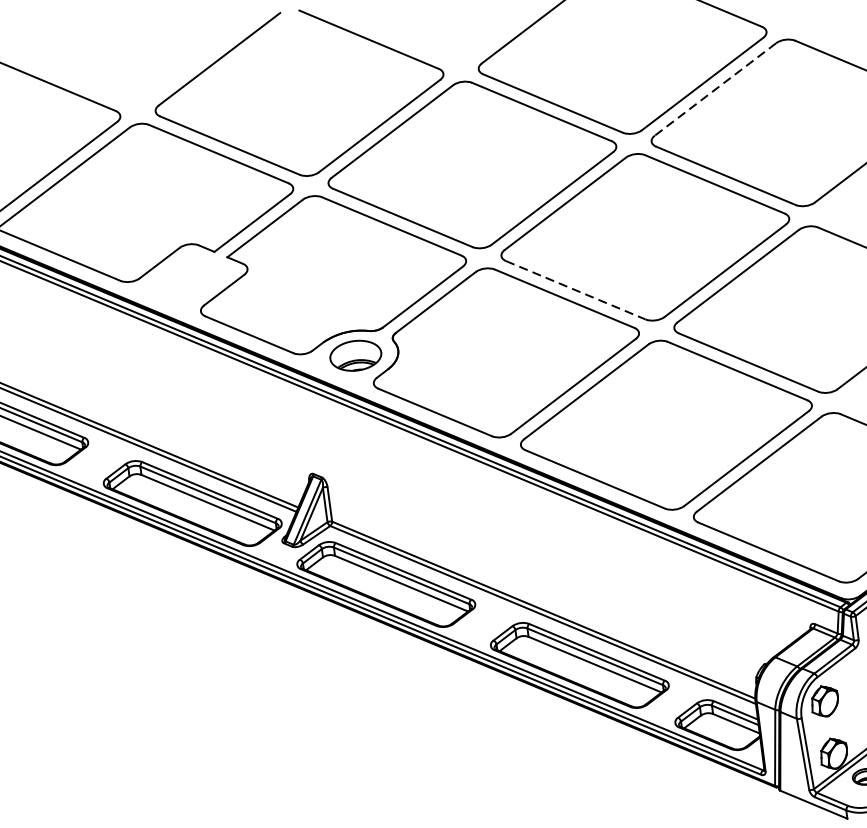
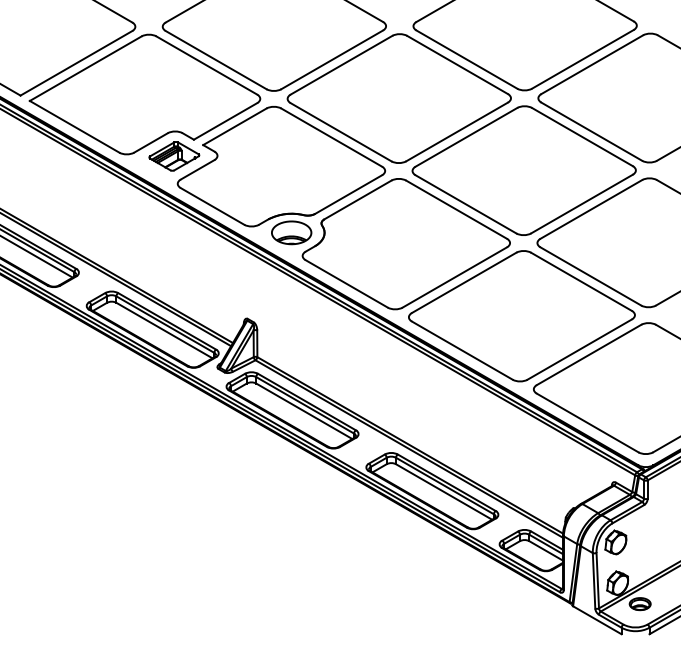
line: (715, 89) -> (592, 64), dashed -> solid
part: (192, 276) -> (174, 156), added
line: (576, 290) -> (466, 204), dashed -> solid

